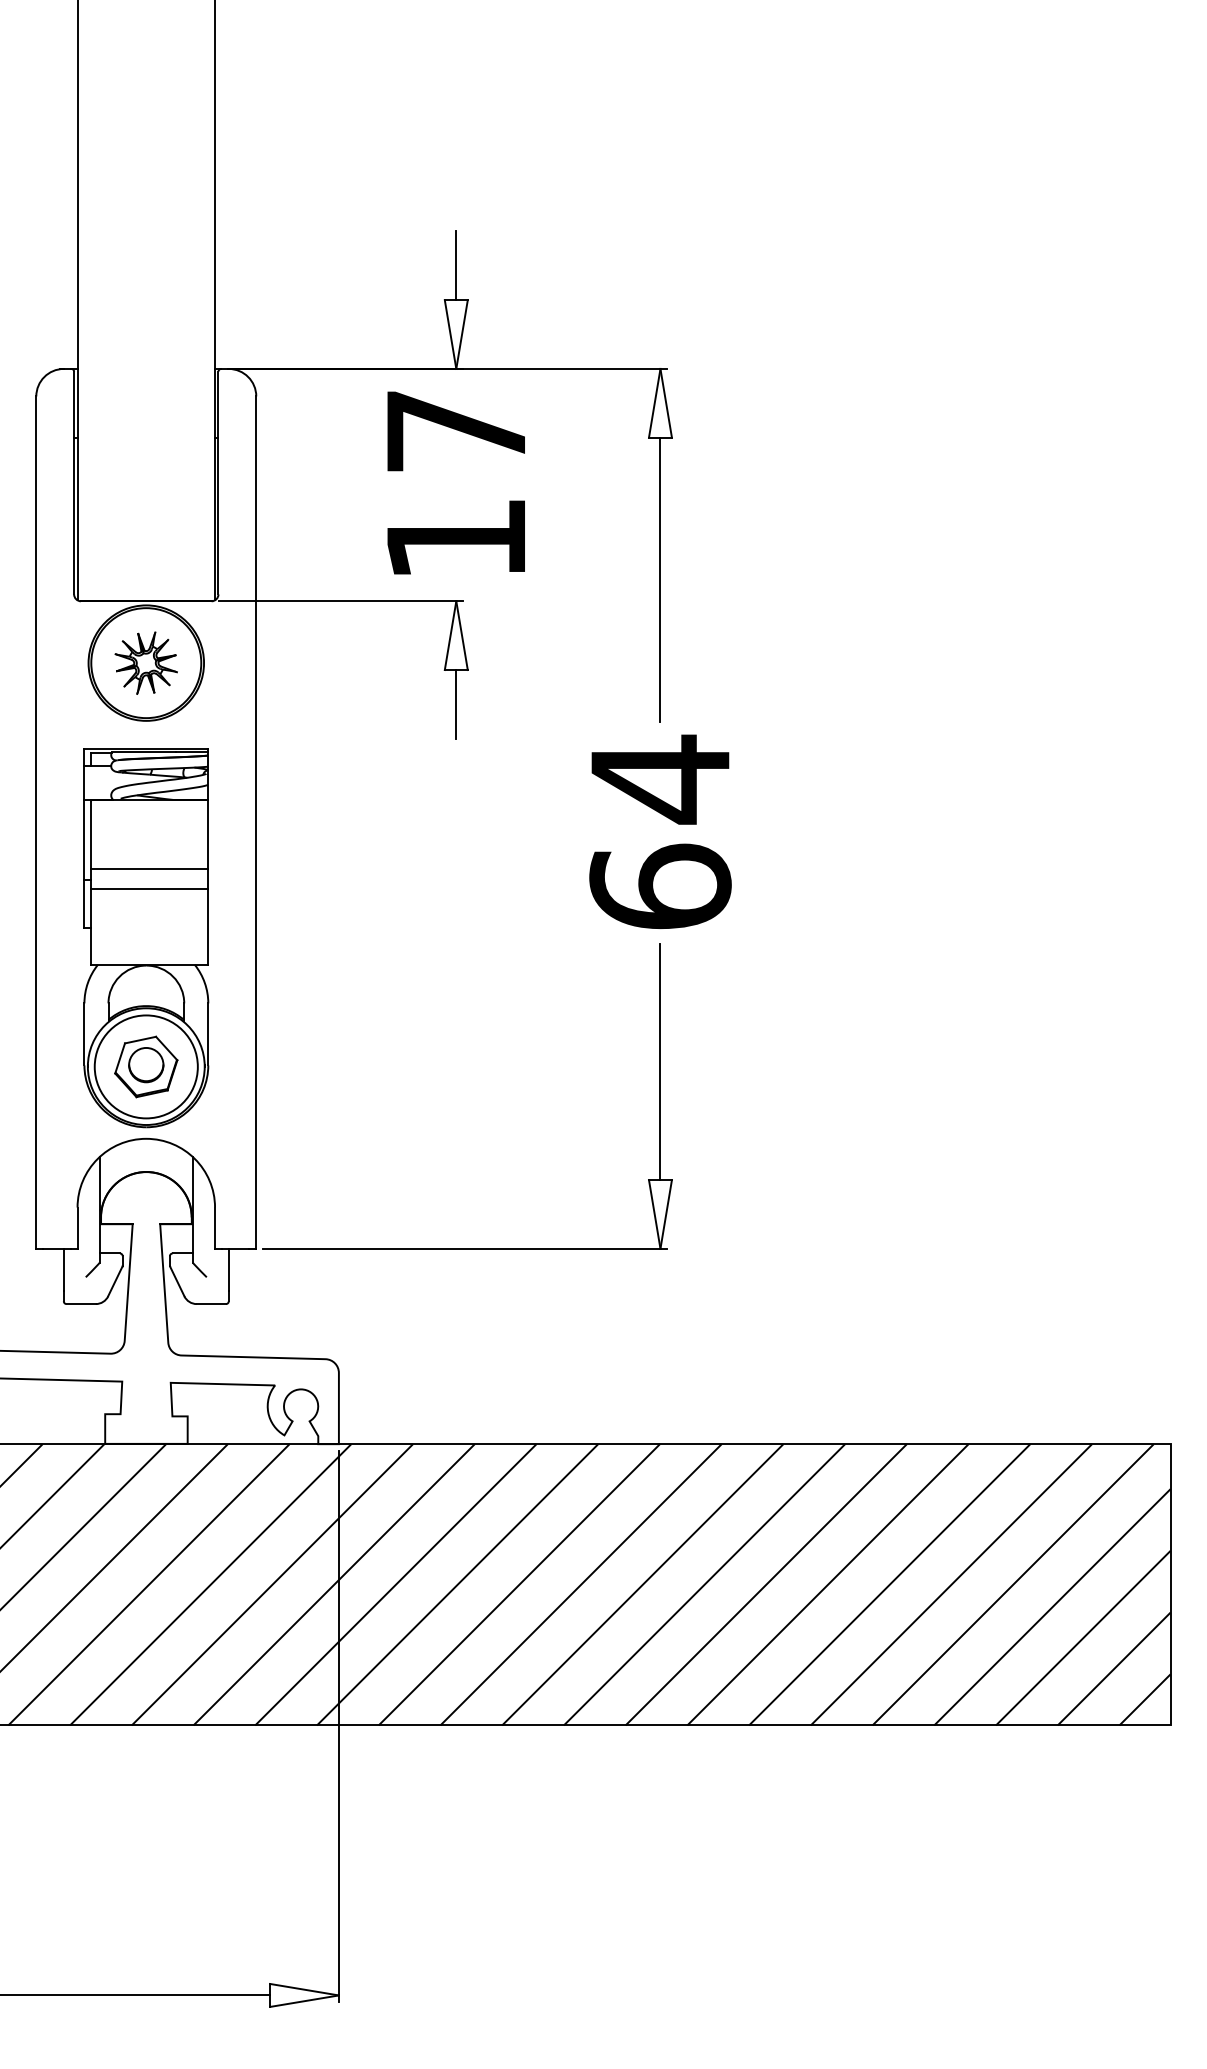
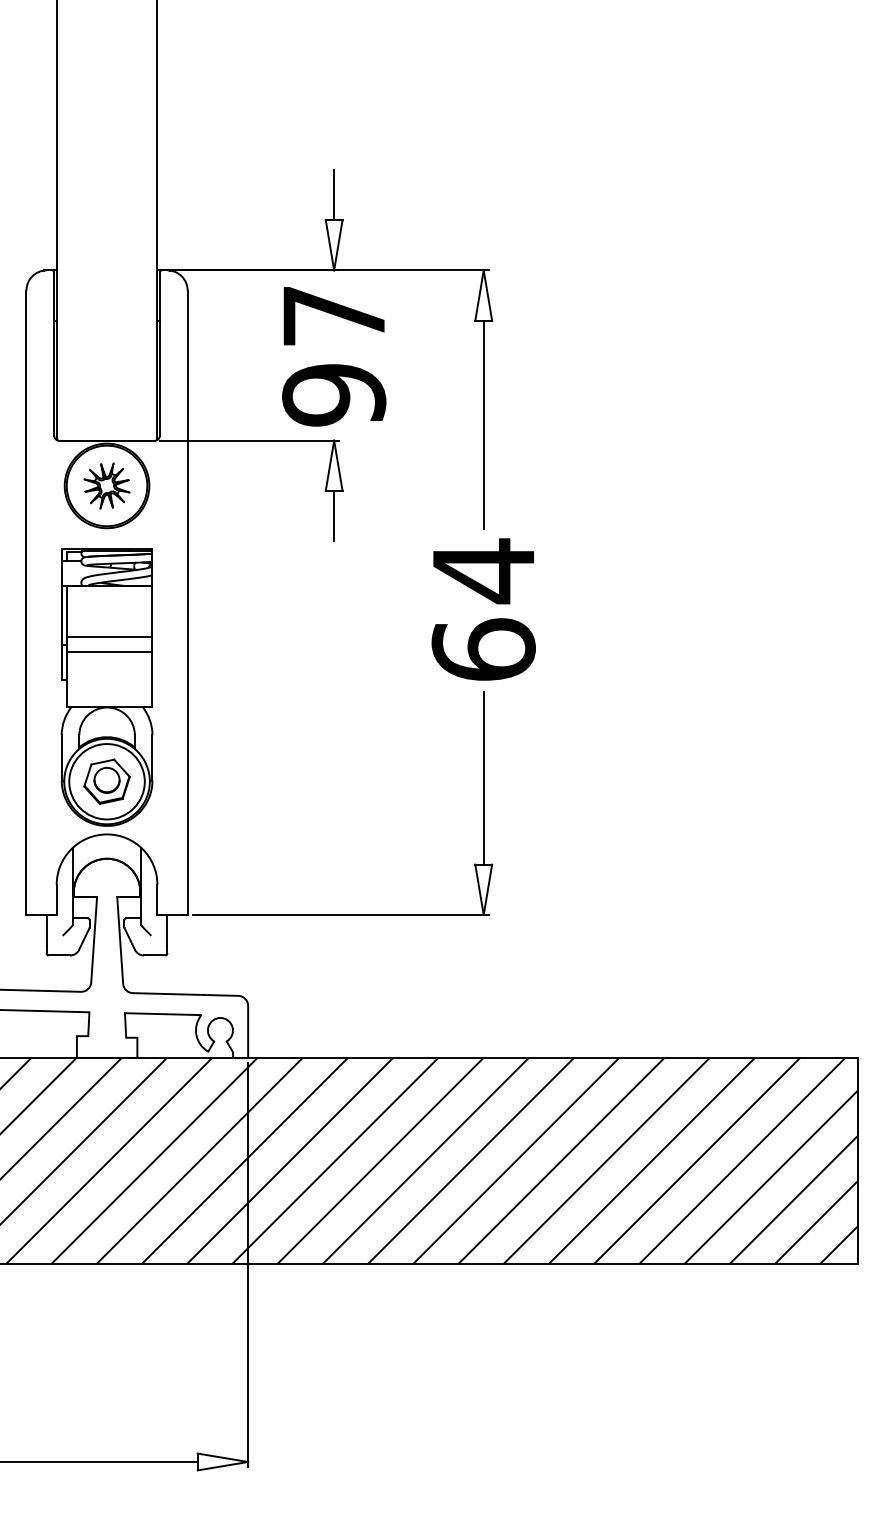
text: (456, 539) -> (334, 395), 17 -> 97

